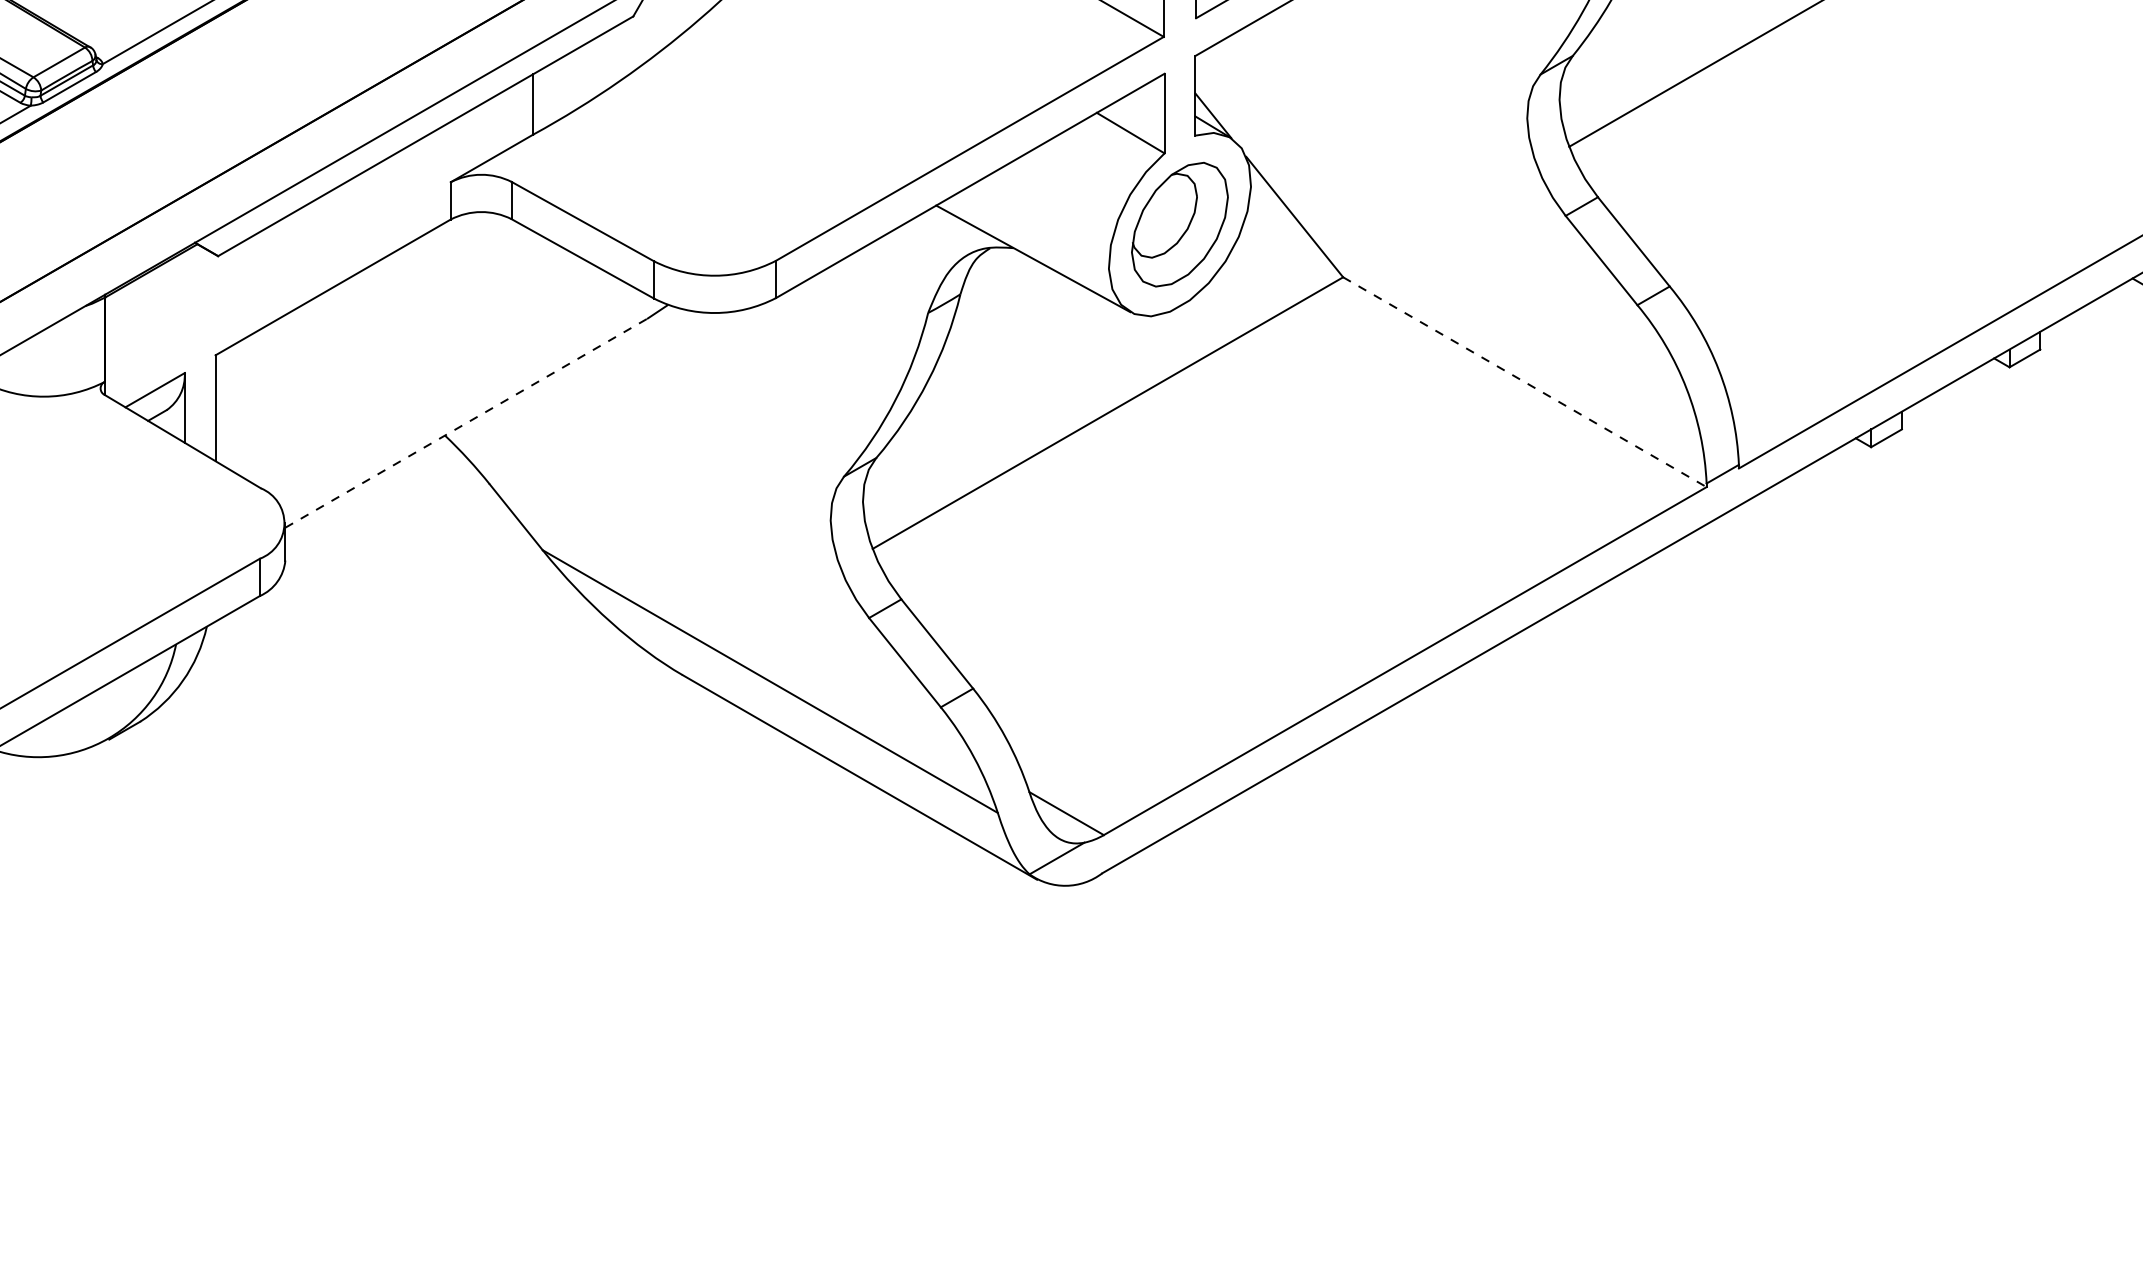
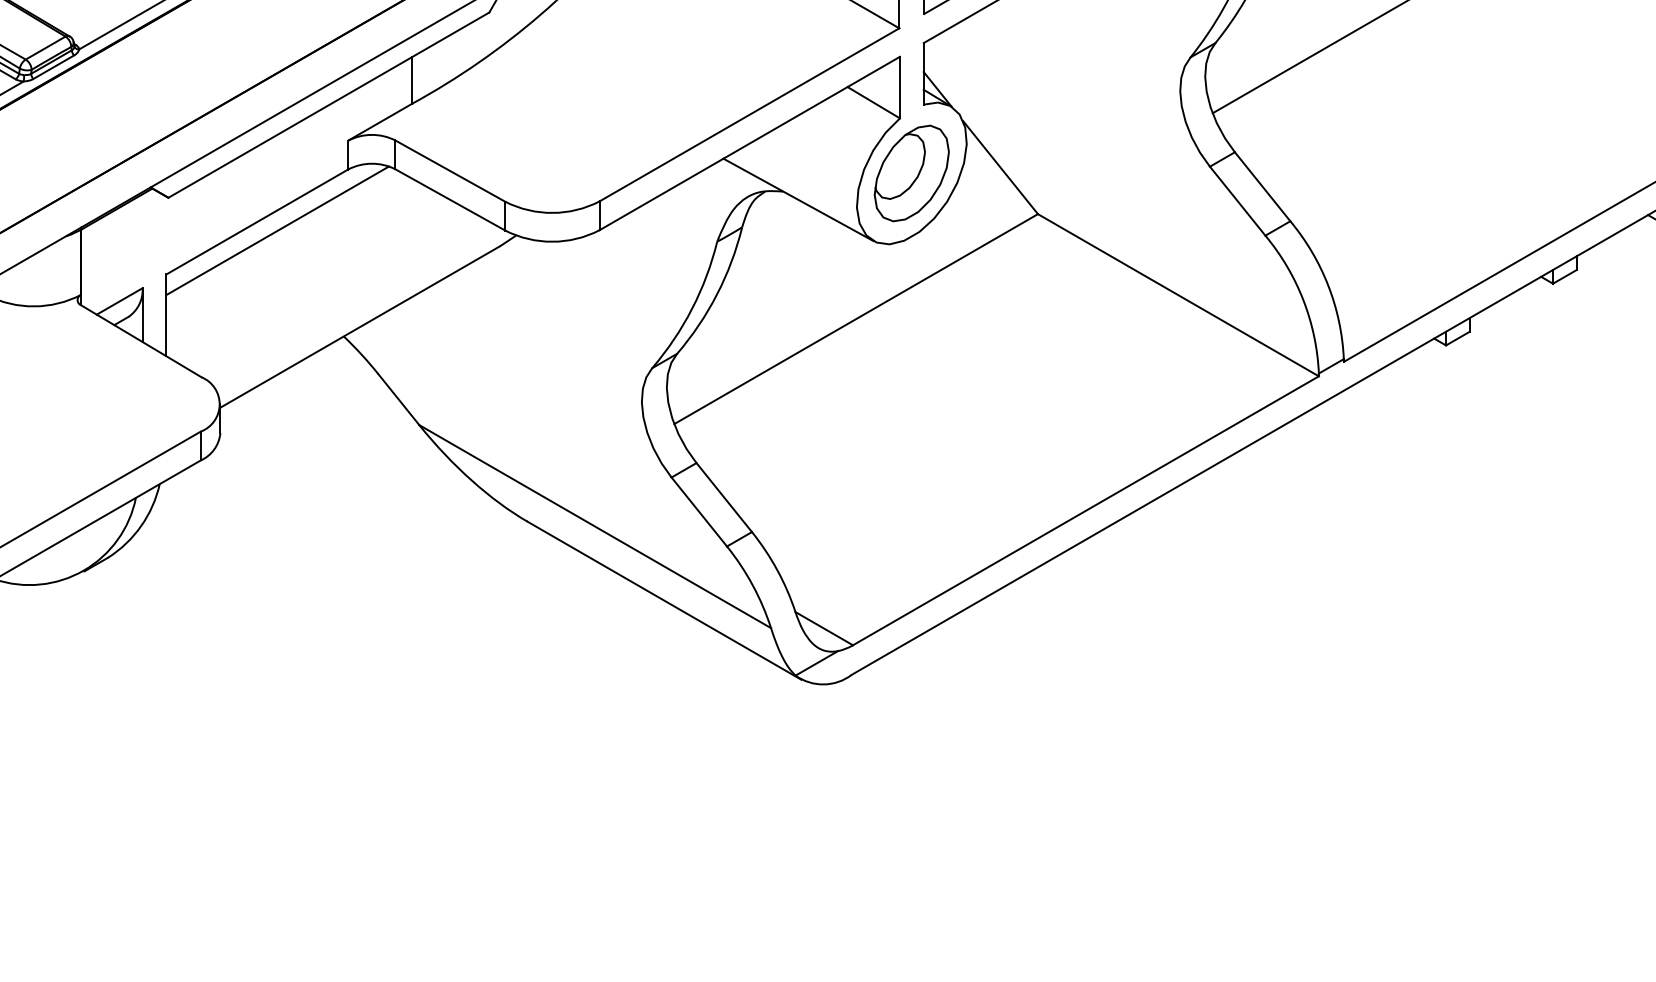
line: (359, 298) -> (277, 230), added
line: (1524, 382) -> (1178, 295), dashed -> solid
line: (466, 423) -> (360, 327), dashed -> solid

